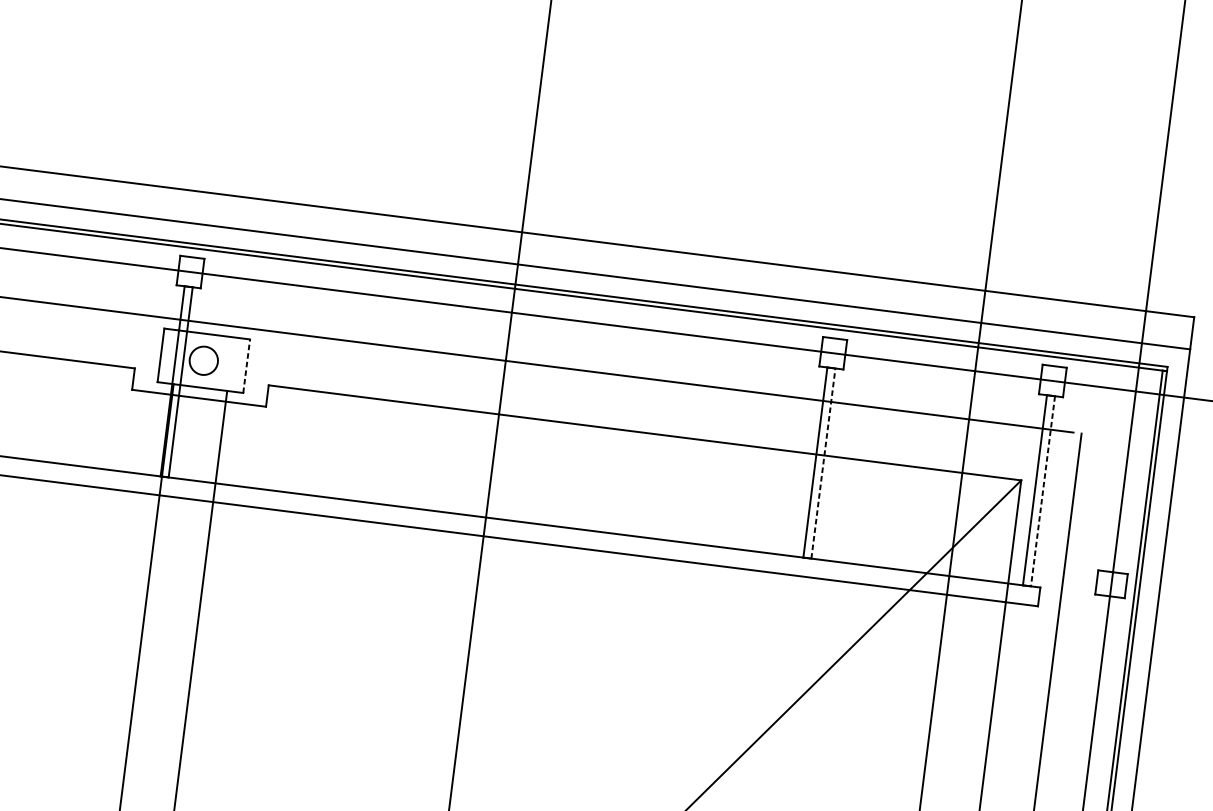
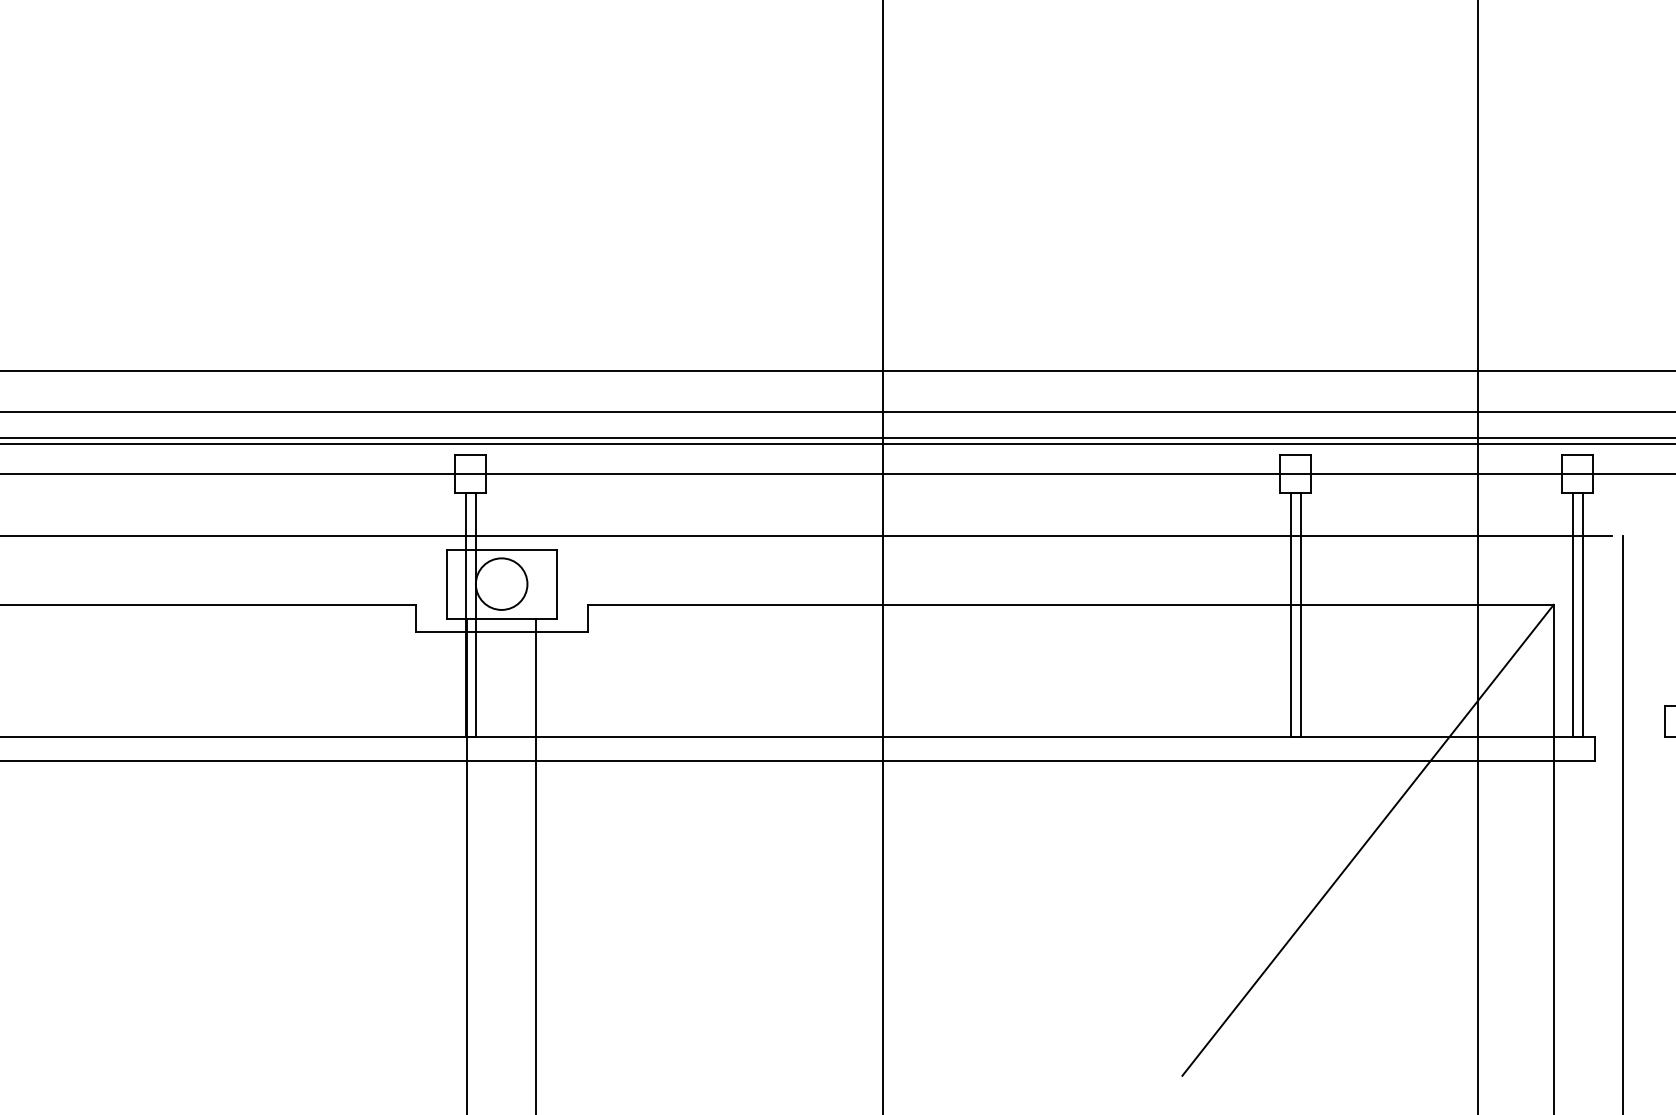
circle: (203, 360) -> (501, 583), size x1.43
line: (246, 365) -> (556, 583), dashed -> solid
line: (823, 463) -> (1301, 614), dashed -> solid
line: (1042, 491) -> (1582, 615), dashed -> solid

